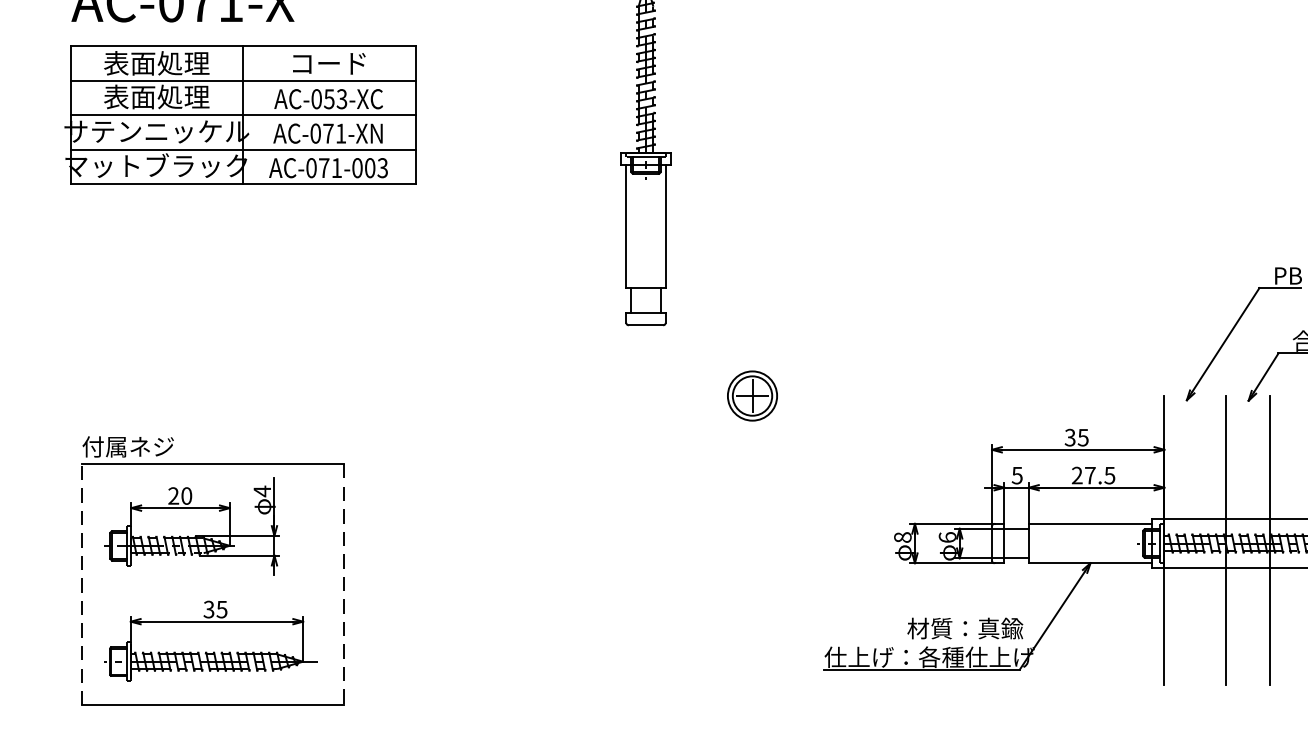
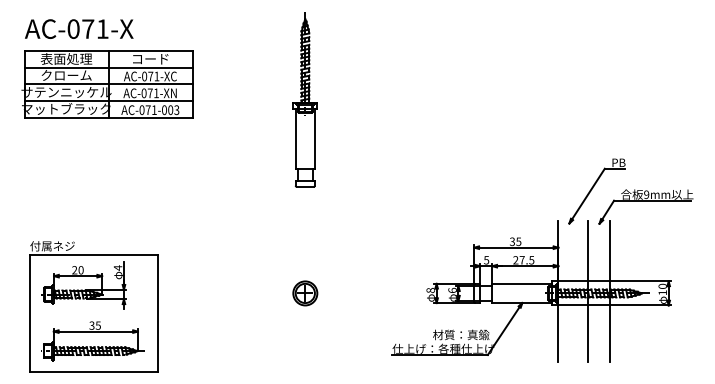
text: (156, 97) -> (66, 75), 表面処理 -> クローム
text: (334, 99) -> (153, 76), AC-053-XC -> AC-071-XC
part: (752, 396) -> (305, 293), moved
line: (80, 584) -> (29, 313), dashed -> solid
line: (343, 584) -> (157, 313), dashed -> solid

